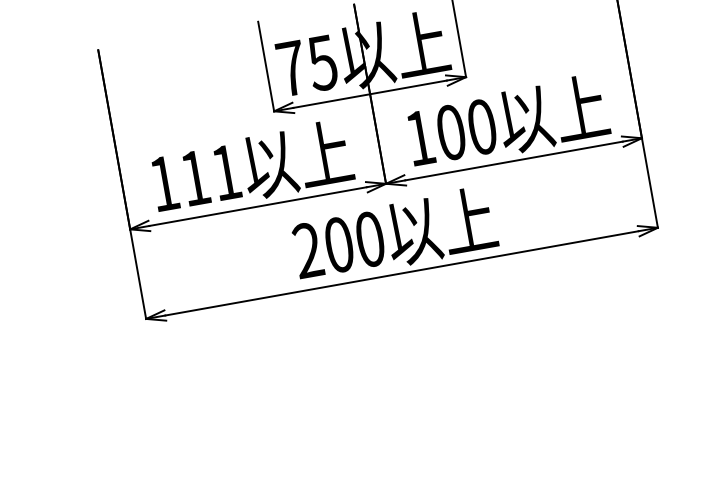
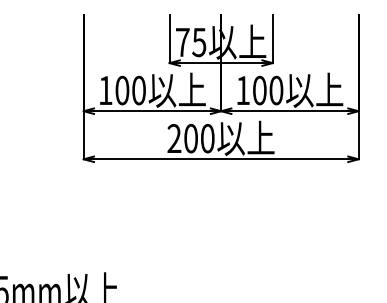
text: (210, 175) -> (130, 90), 111 -> 100

